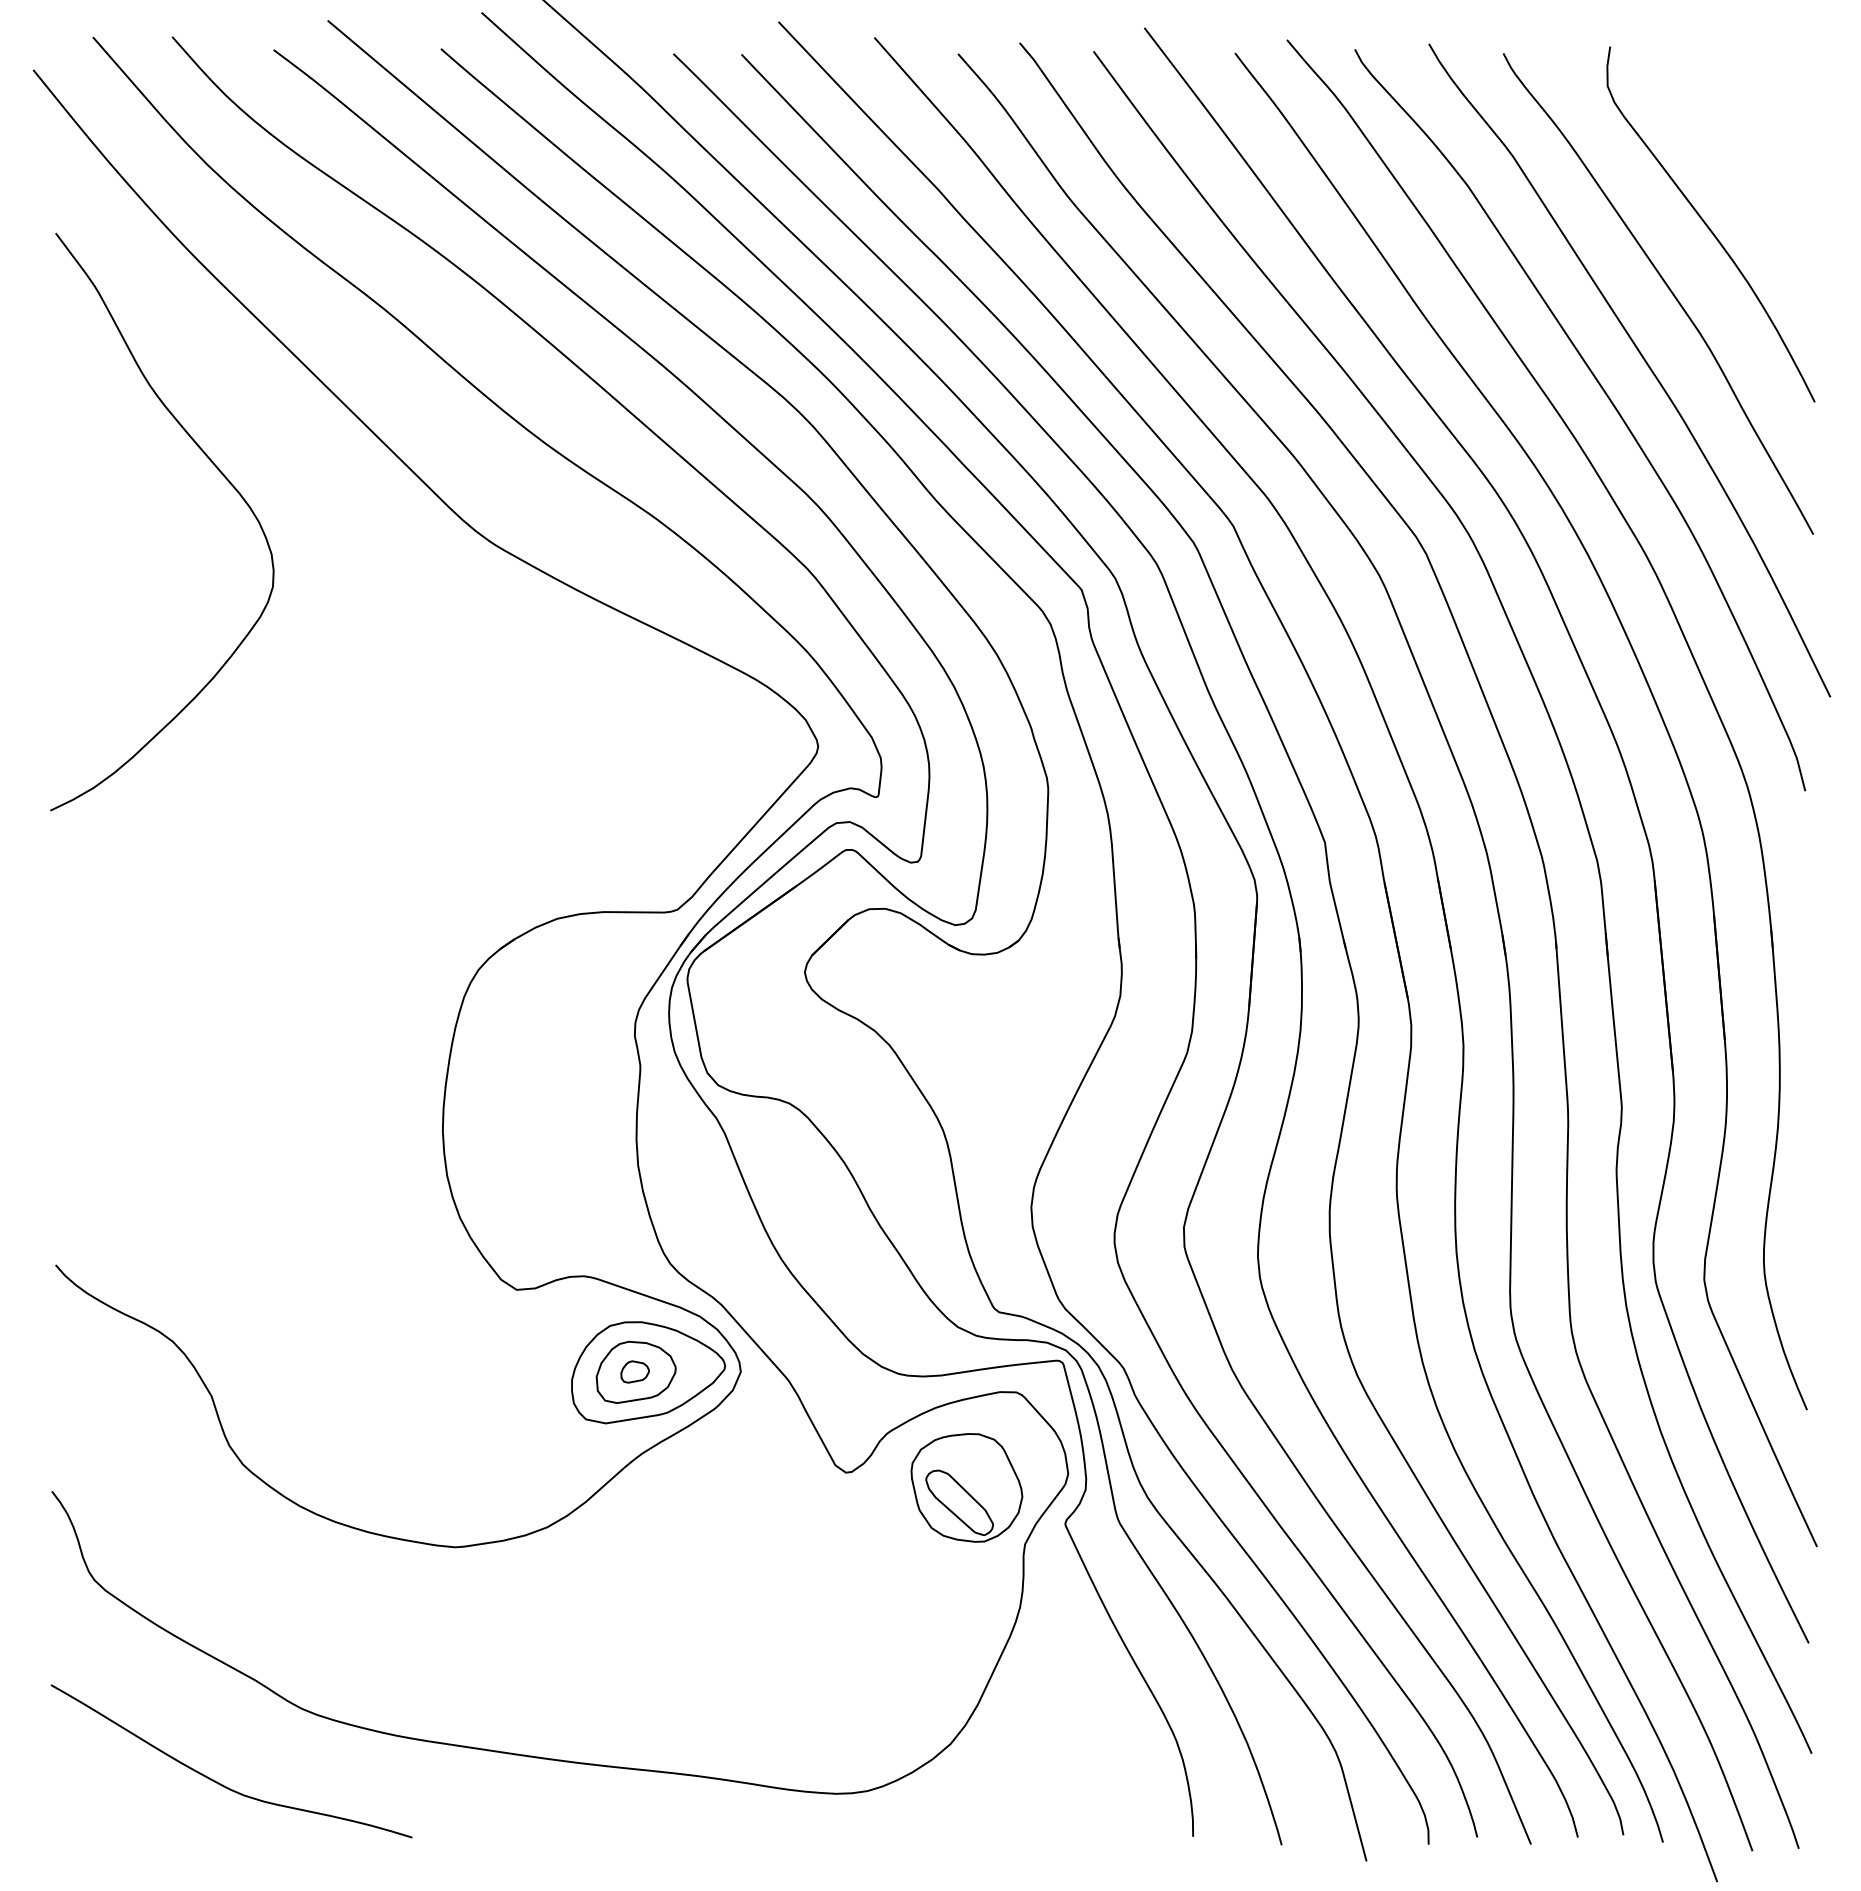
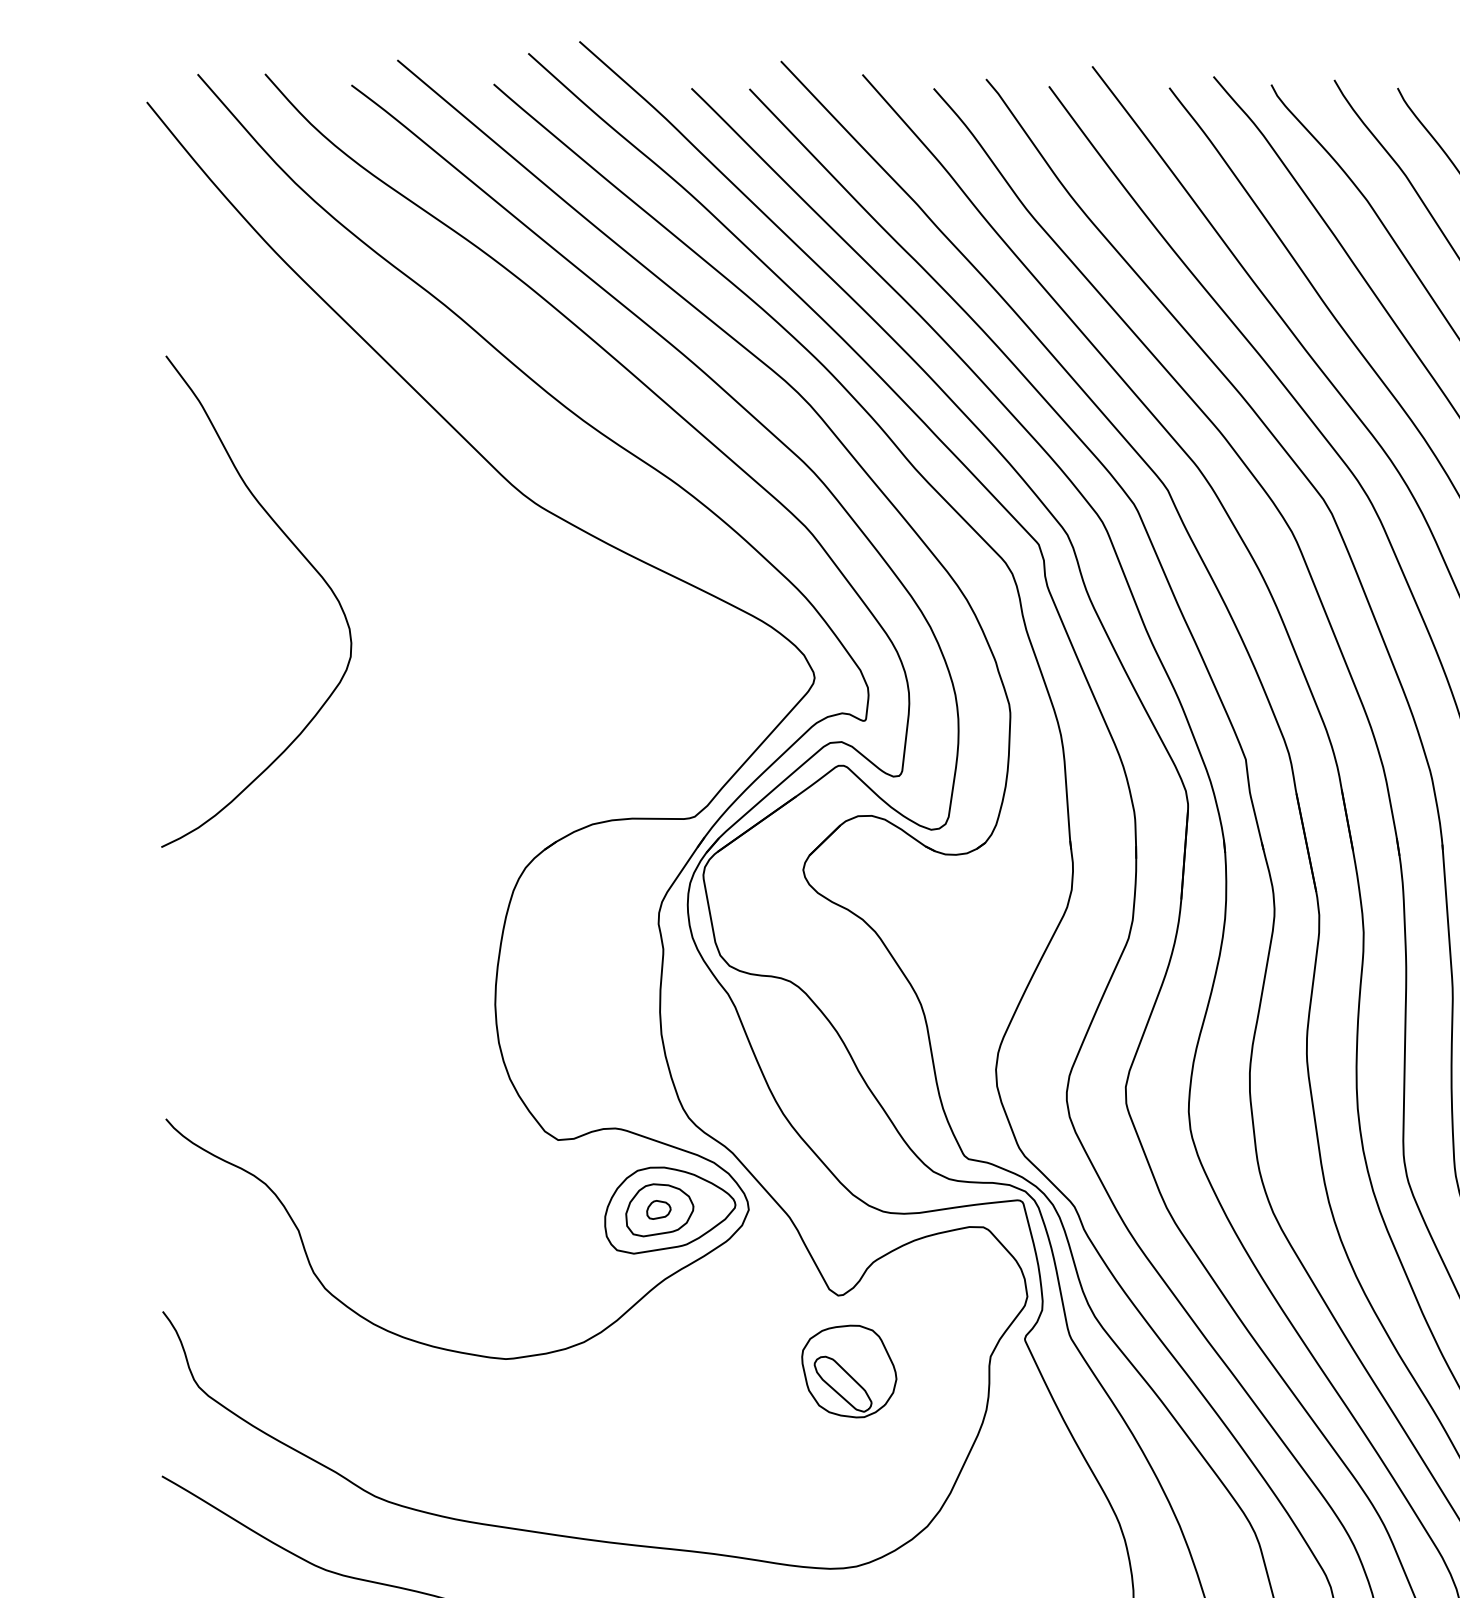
curve: (220, 473) -> (306, 560), moved
part: (966, 1487) -> (848, 1371), moved

